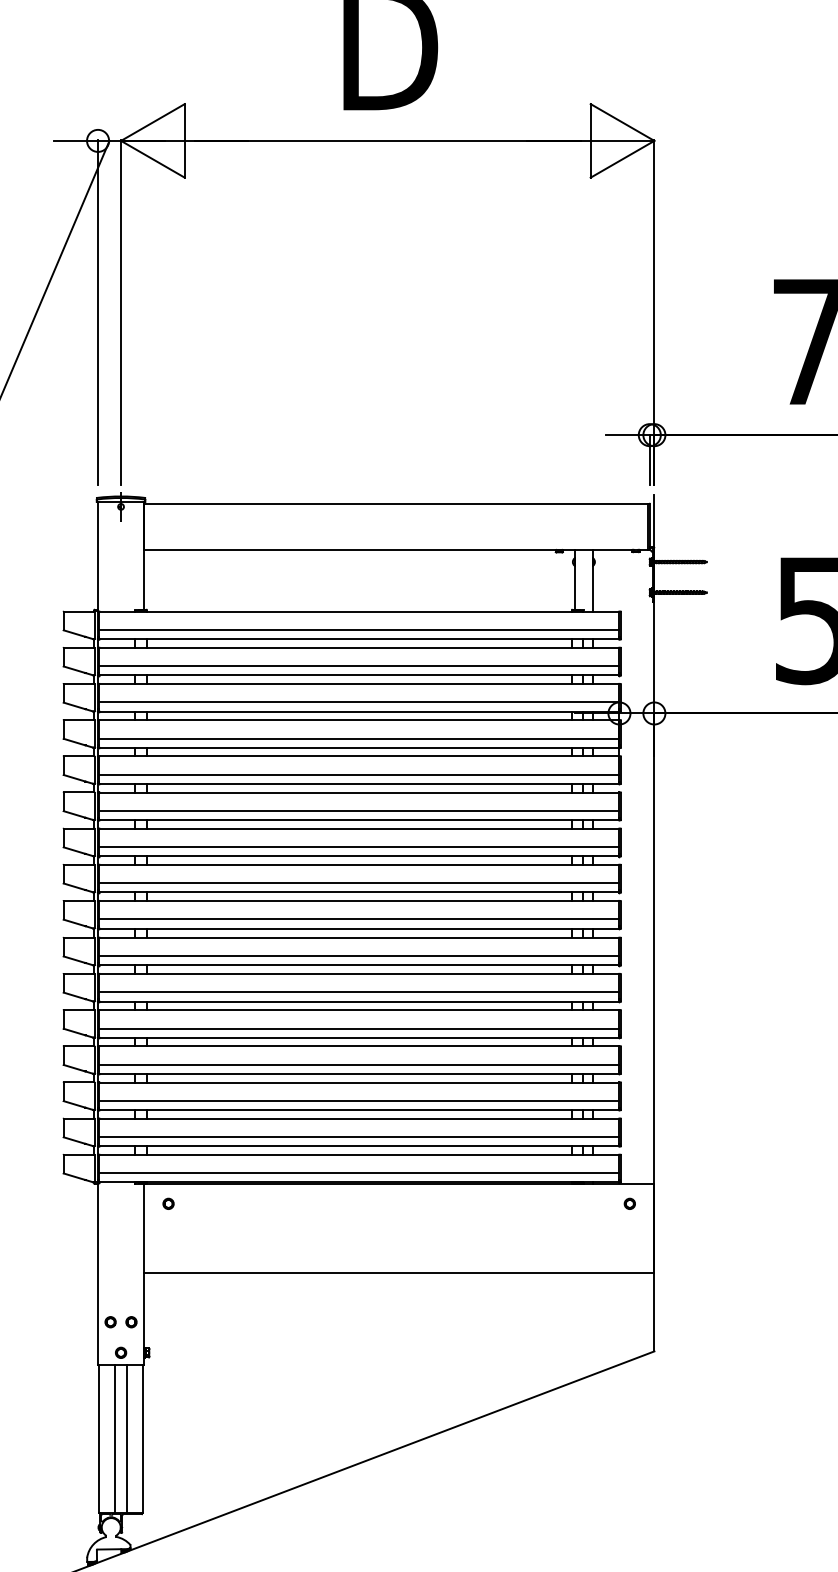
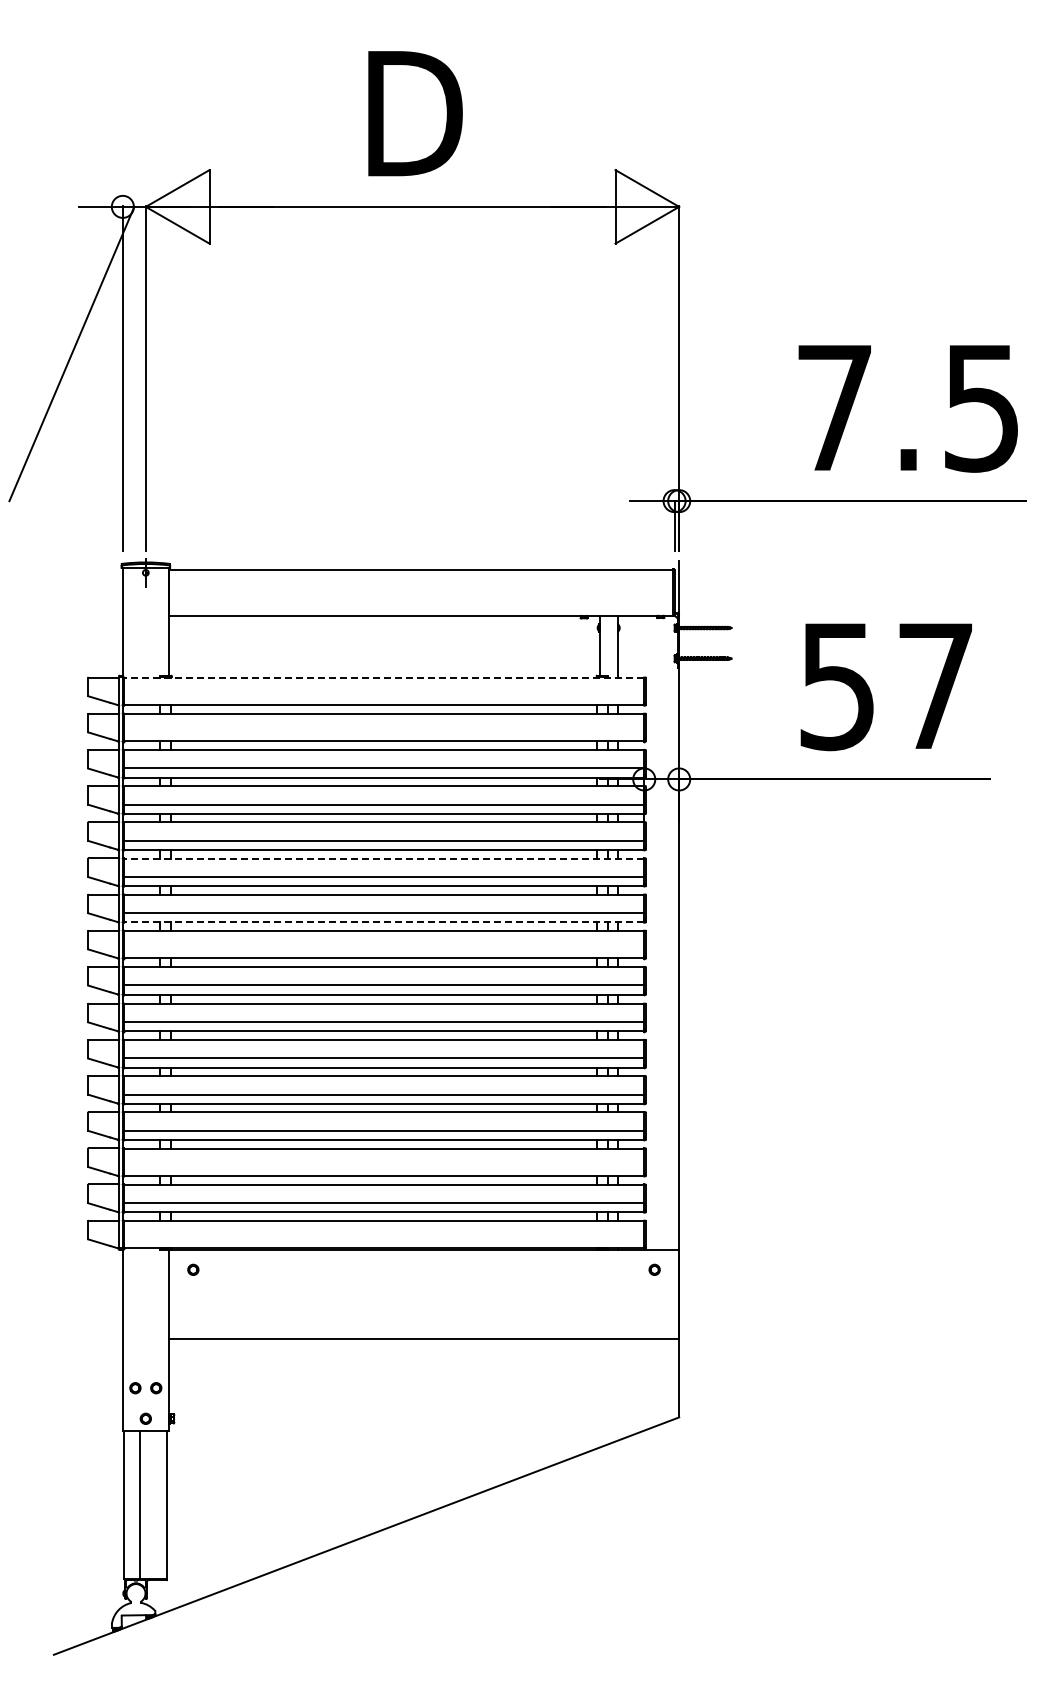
line: (358, 611) -> (383, 677), solid -> dashed
line: (359, 630) -> (384, 696), removed
line: (359, 666) -> (384, 732), removed
line: (358, 792) -> (383, 858), solid -> dashed
line: (358, 856) -> (383, 922), solid -> dashed
line: (359, 883) -> (384, 949), removed
line: (359, 1100) -> (384, 1166), removed
line: (359, 1173) -> (384, 1239), removed
line: (126, 1439) -> (151, 1505), removed

